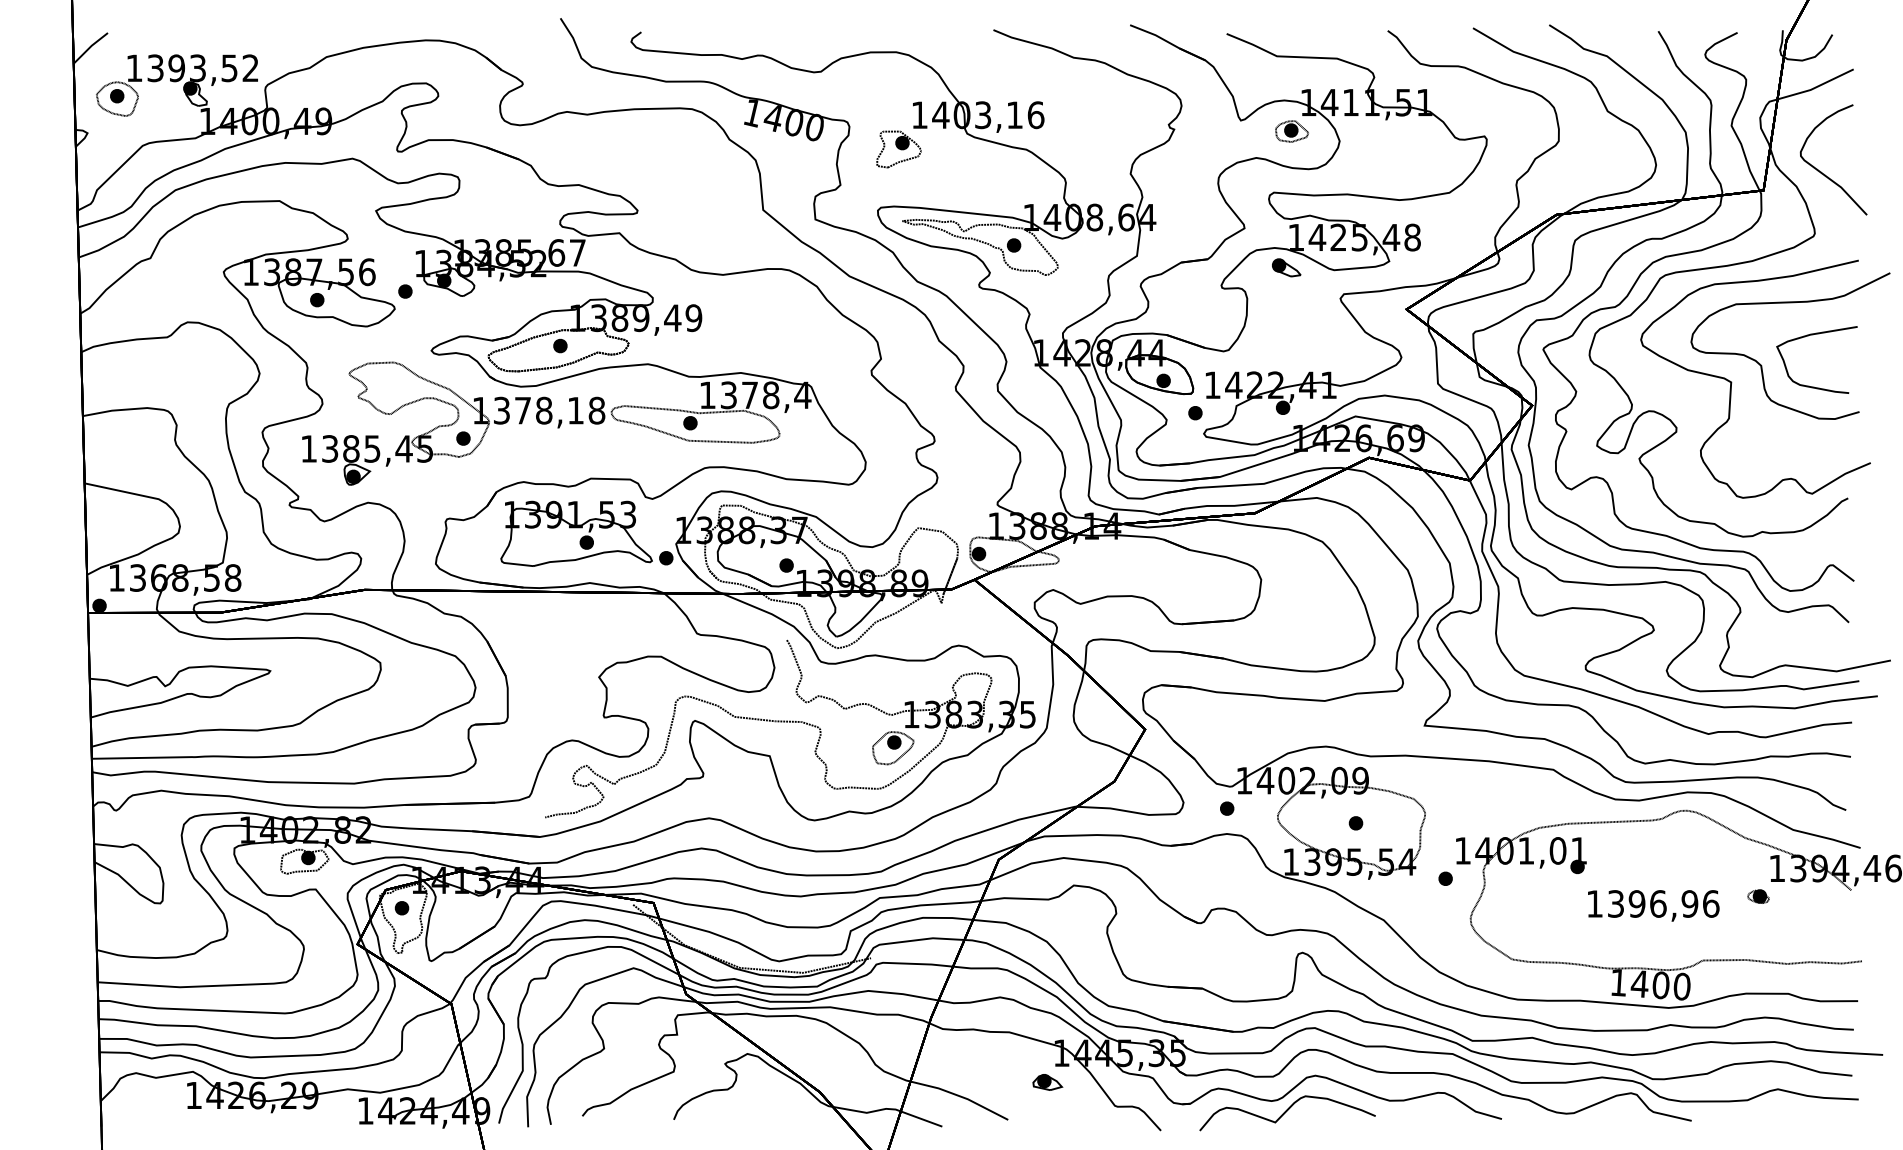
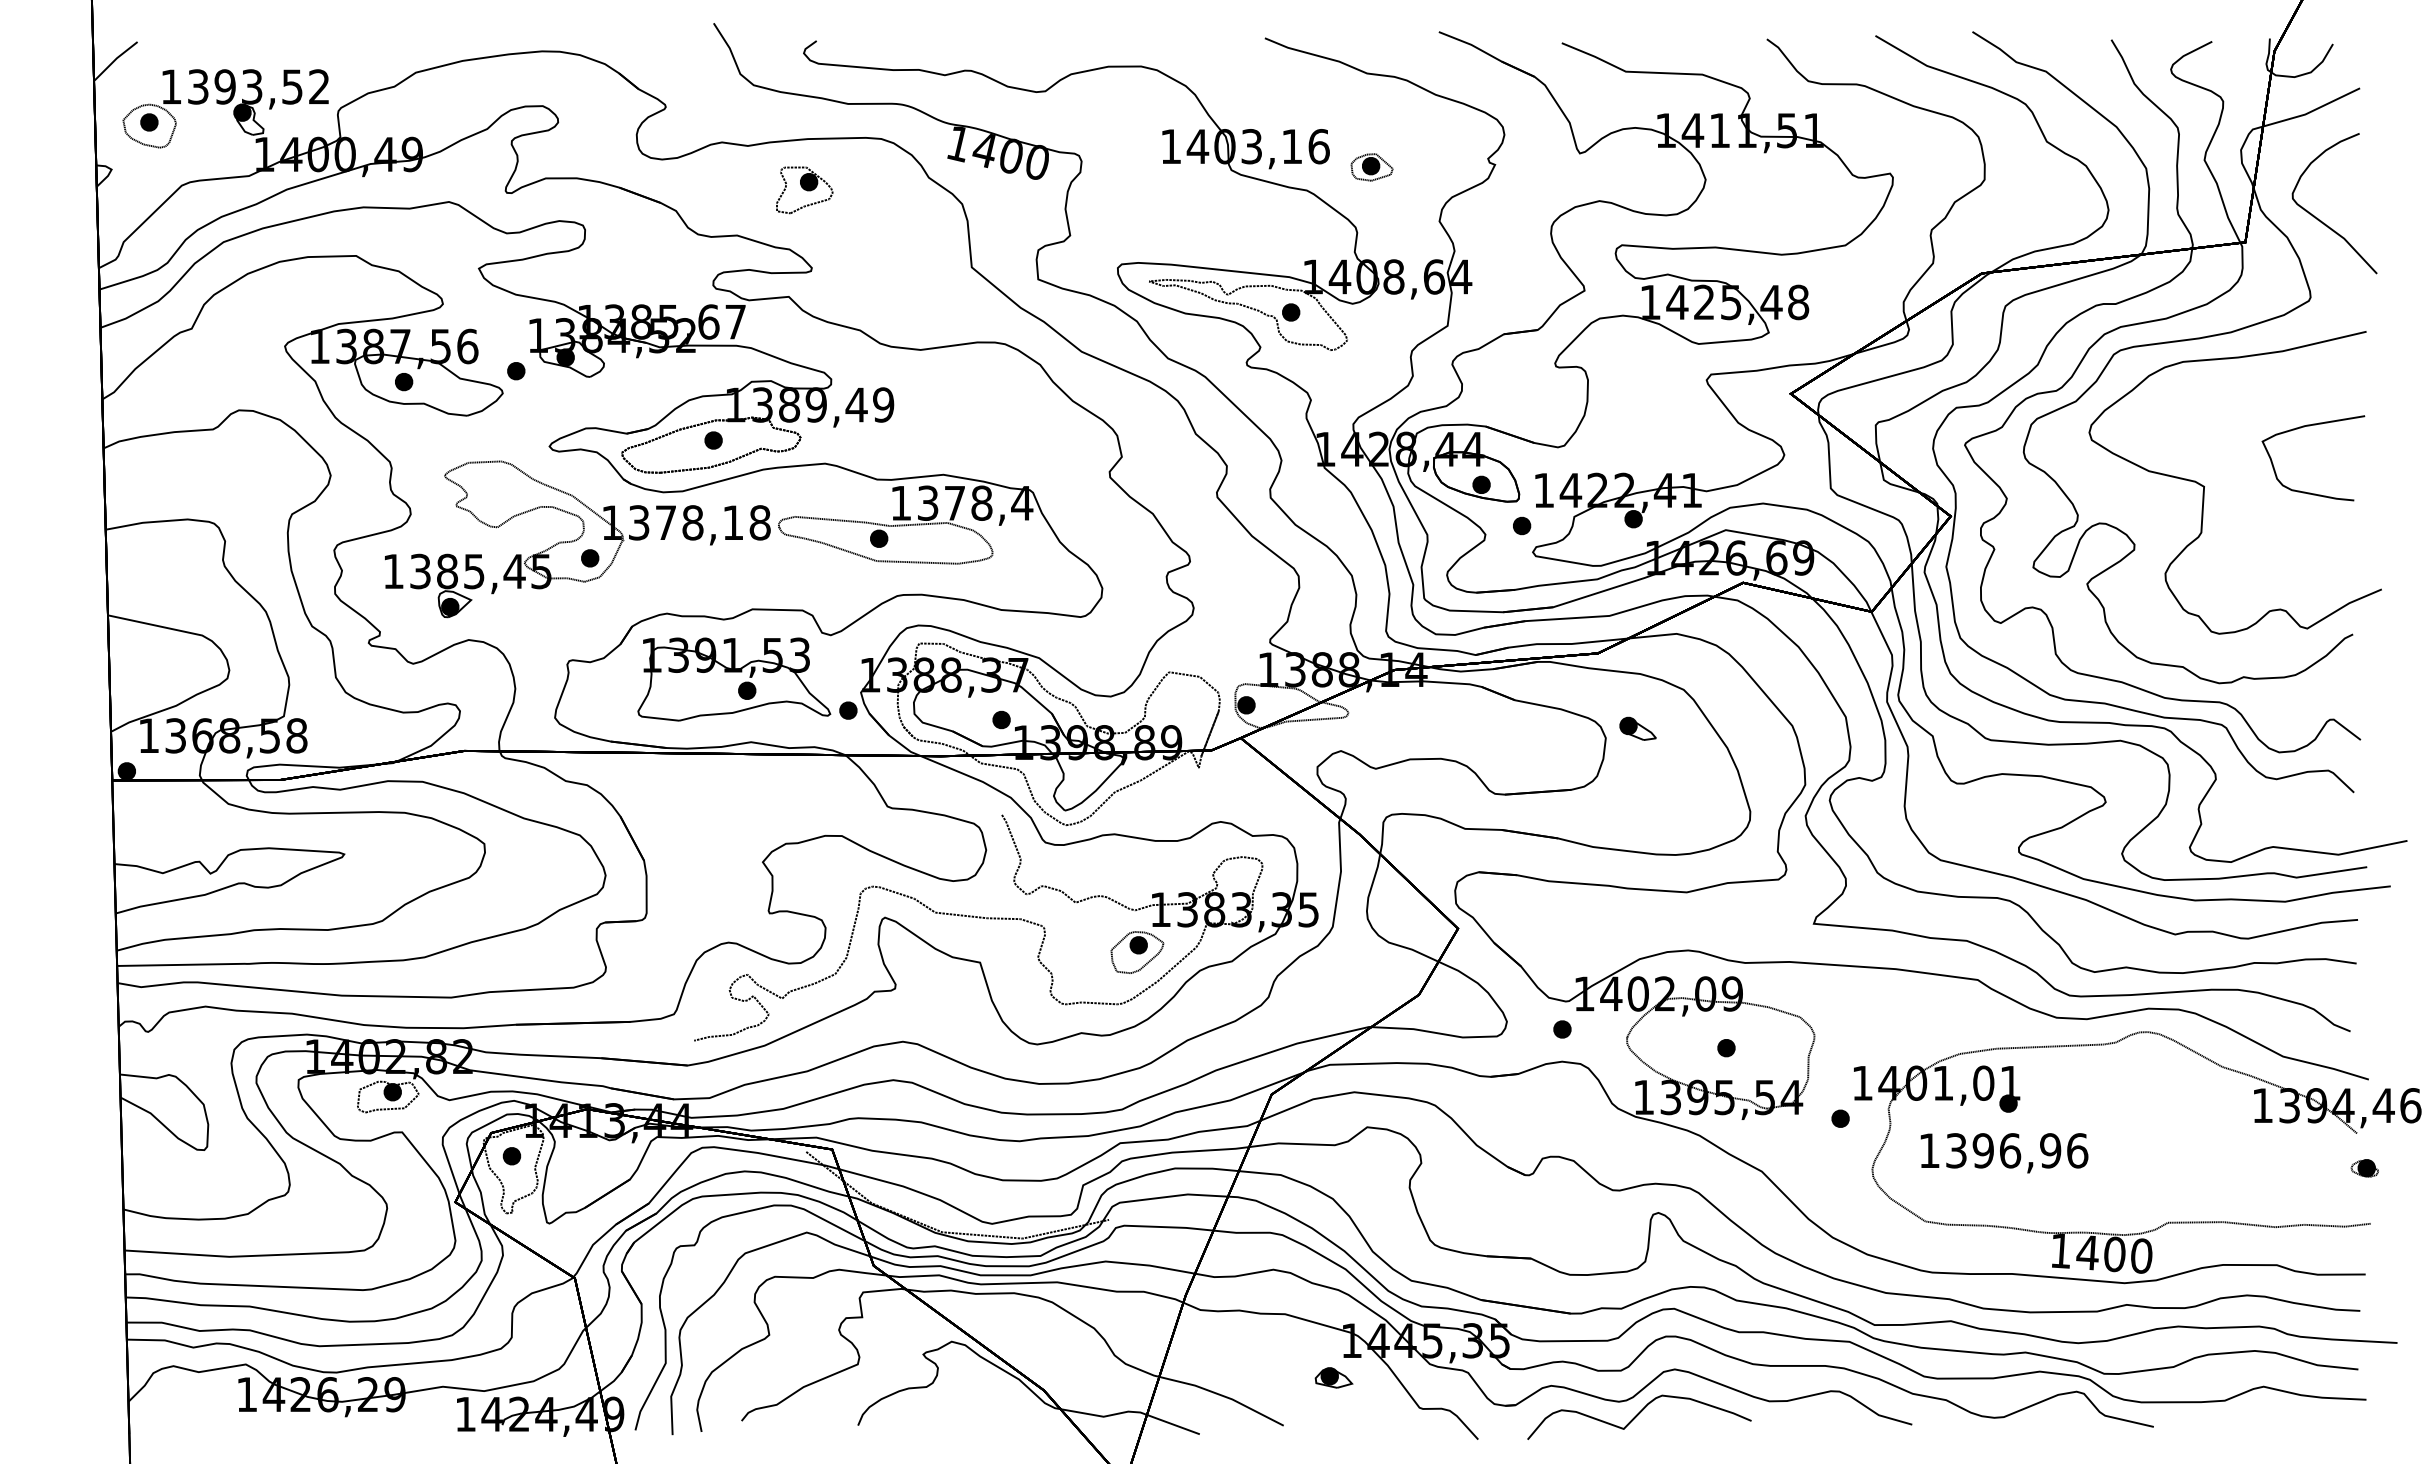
part: (1291, 131) -> (1371, 167), moved
part: (898, 149) -> (804, 190), moved
part: (1286, 267) -> (1637, 728), moved
curve: (1762, 365) -> (2243, 465), removed
part: (1758, 896) -> (2364, 1168), moved
text: (1653, 906) -> (2004, 1153), moved

